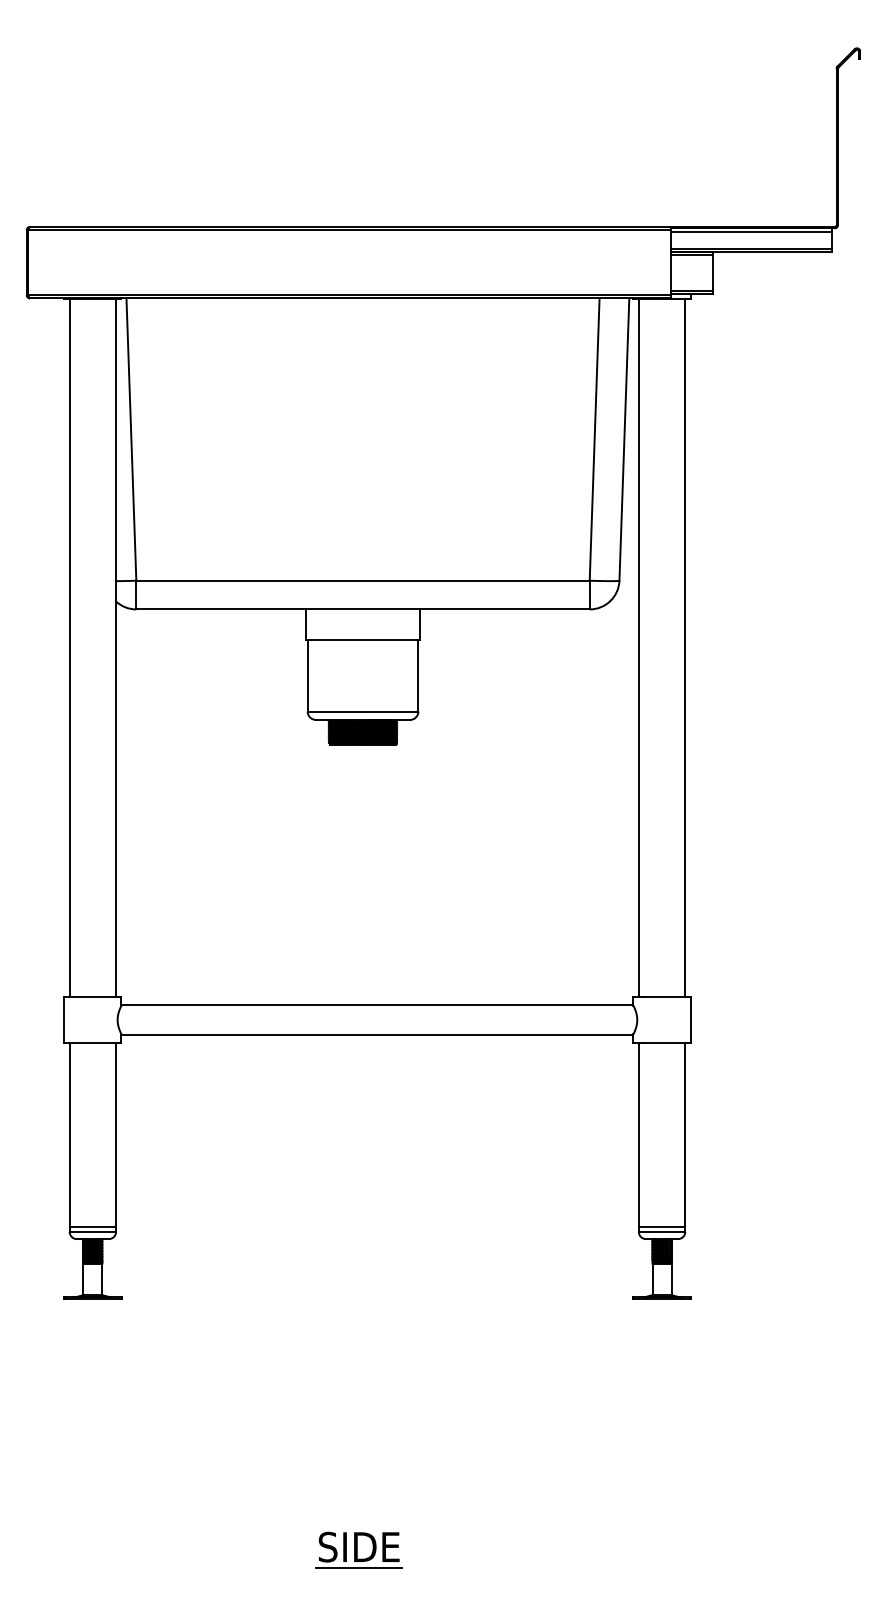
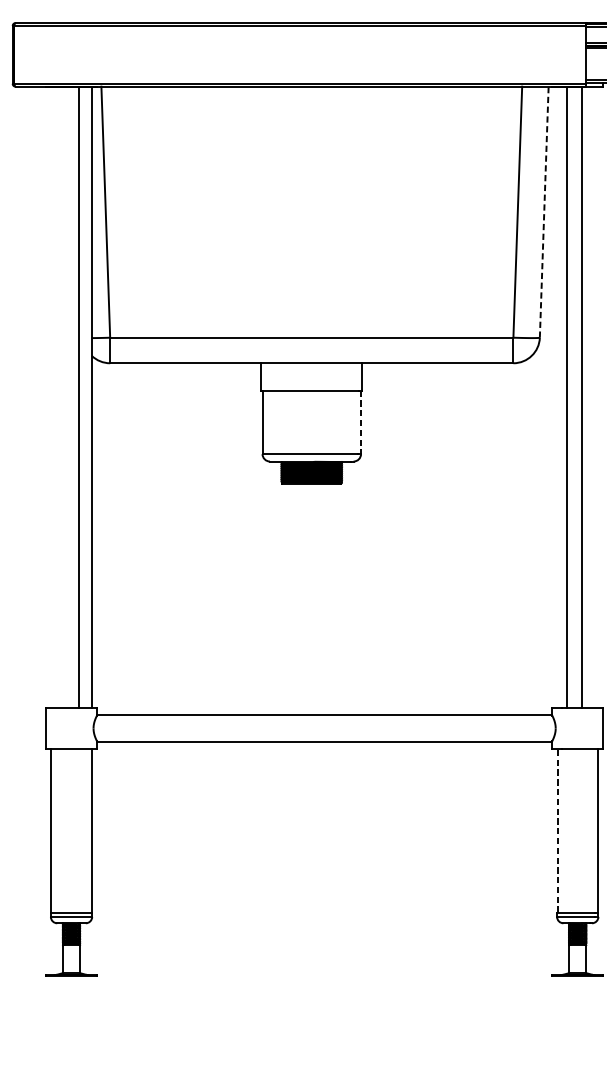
line: (624, 439) -> (544, 212), solid -> dashed
line: (70, 647) -> (79, 397), moved
line: (639, 647) -> (582, 397), moved
line: (684, 647) -> (566, 397), moved
line: (418, 675) -> (361, 422), solid -> dashed
line: (639, 1134) -> (557, 830), solid -> dashed

